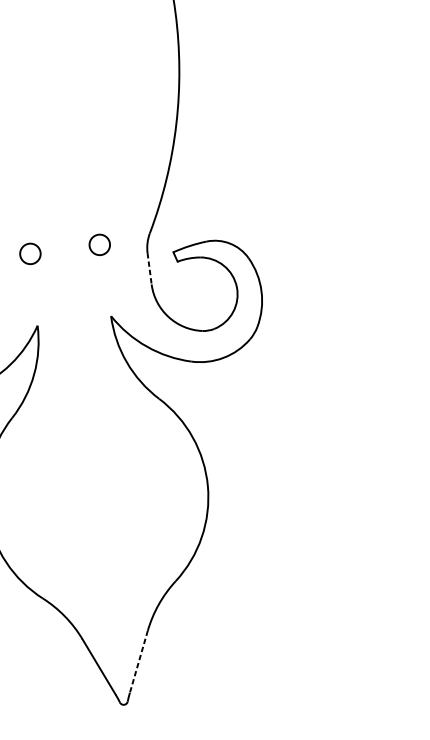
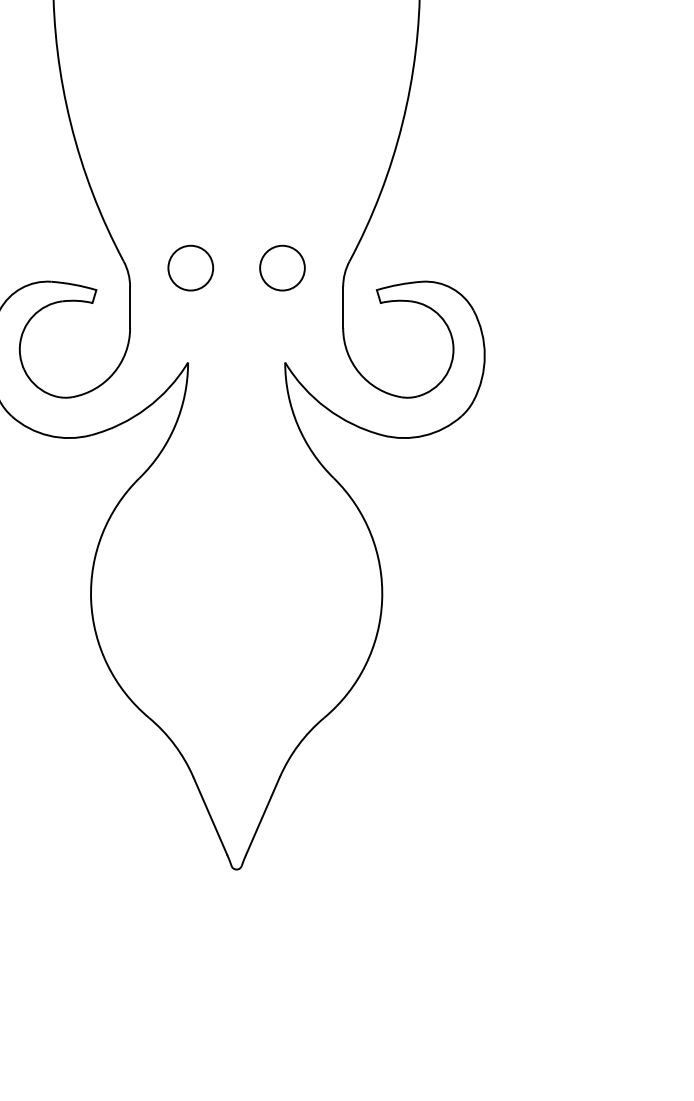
circle: (99, 244) -> (282, 267), size x1.67
circle: (30, 253) -> (190, 267), size x1.67
line: (149, 268) -> (343, 307), dashed -> solid
line: (138, 662) -> (262, 816), dashed -> solid

